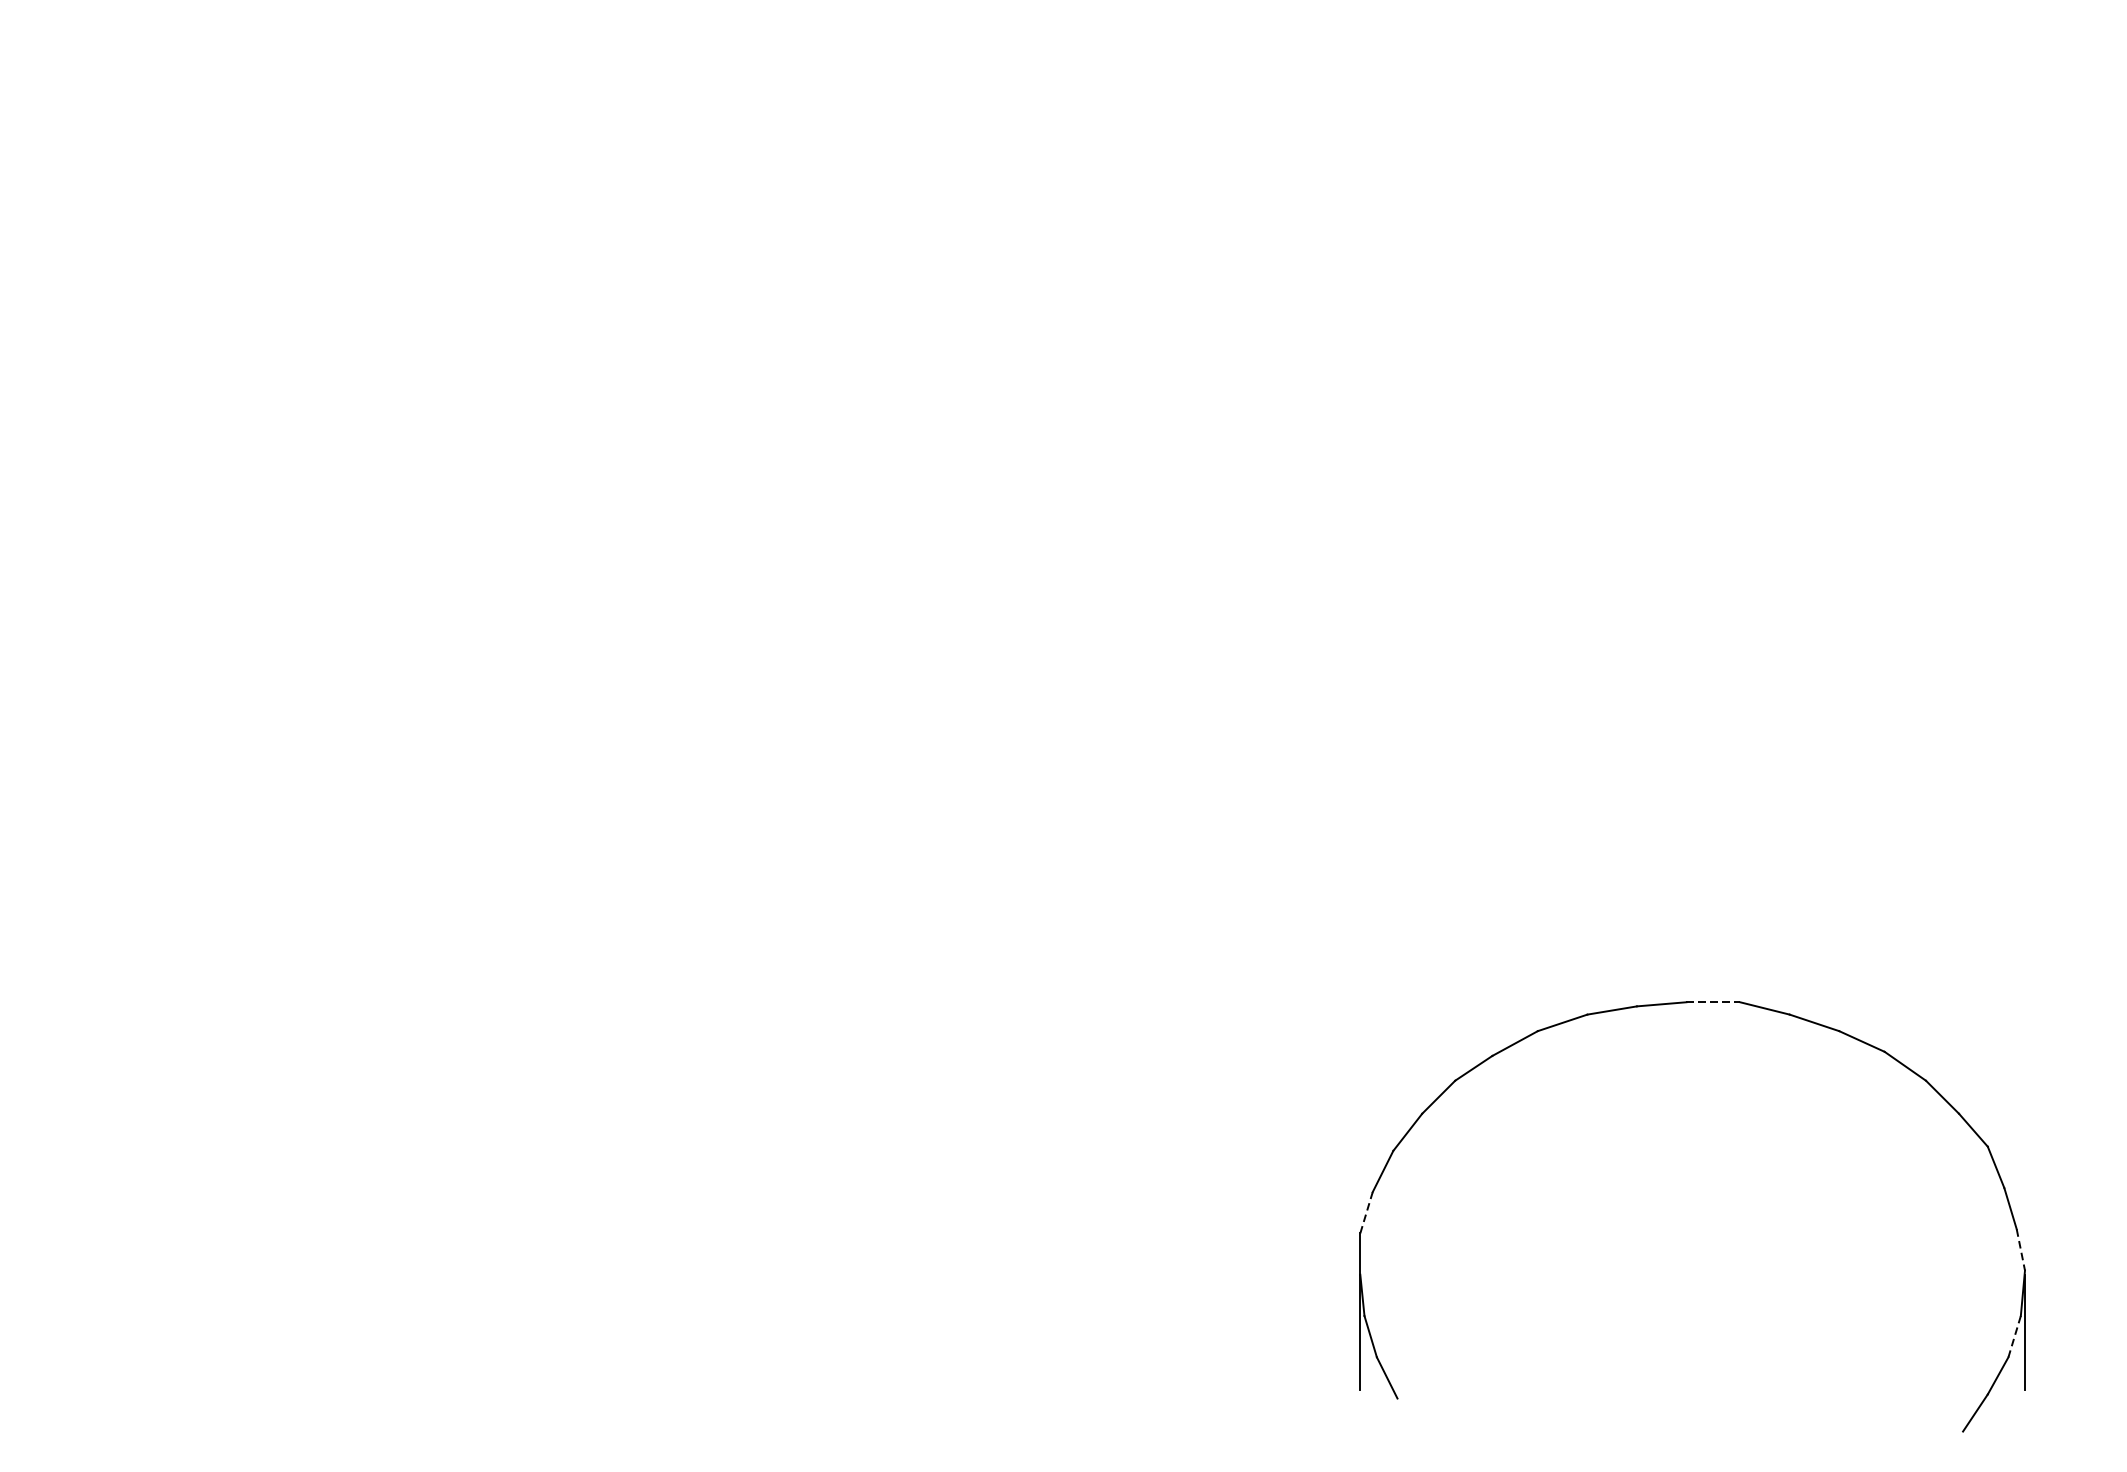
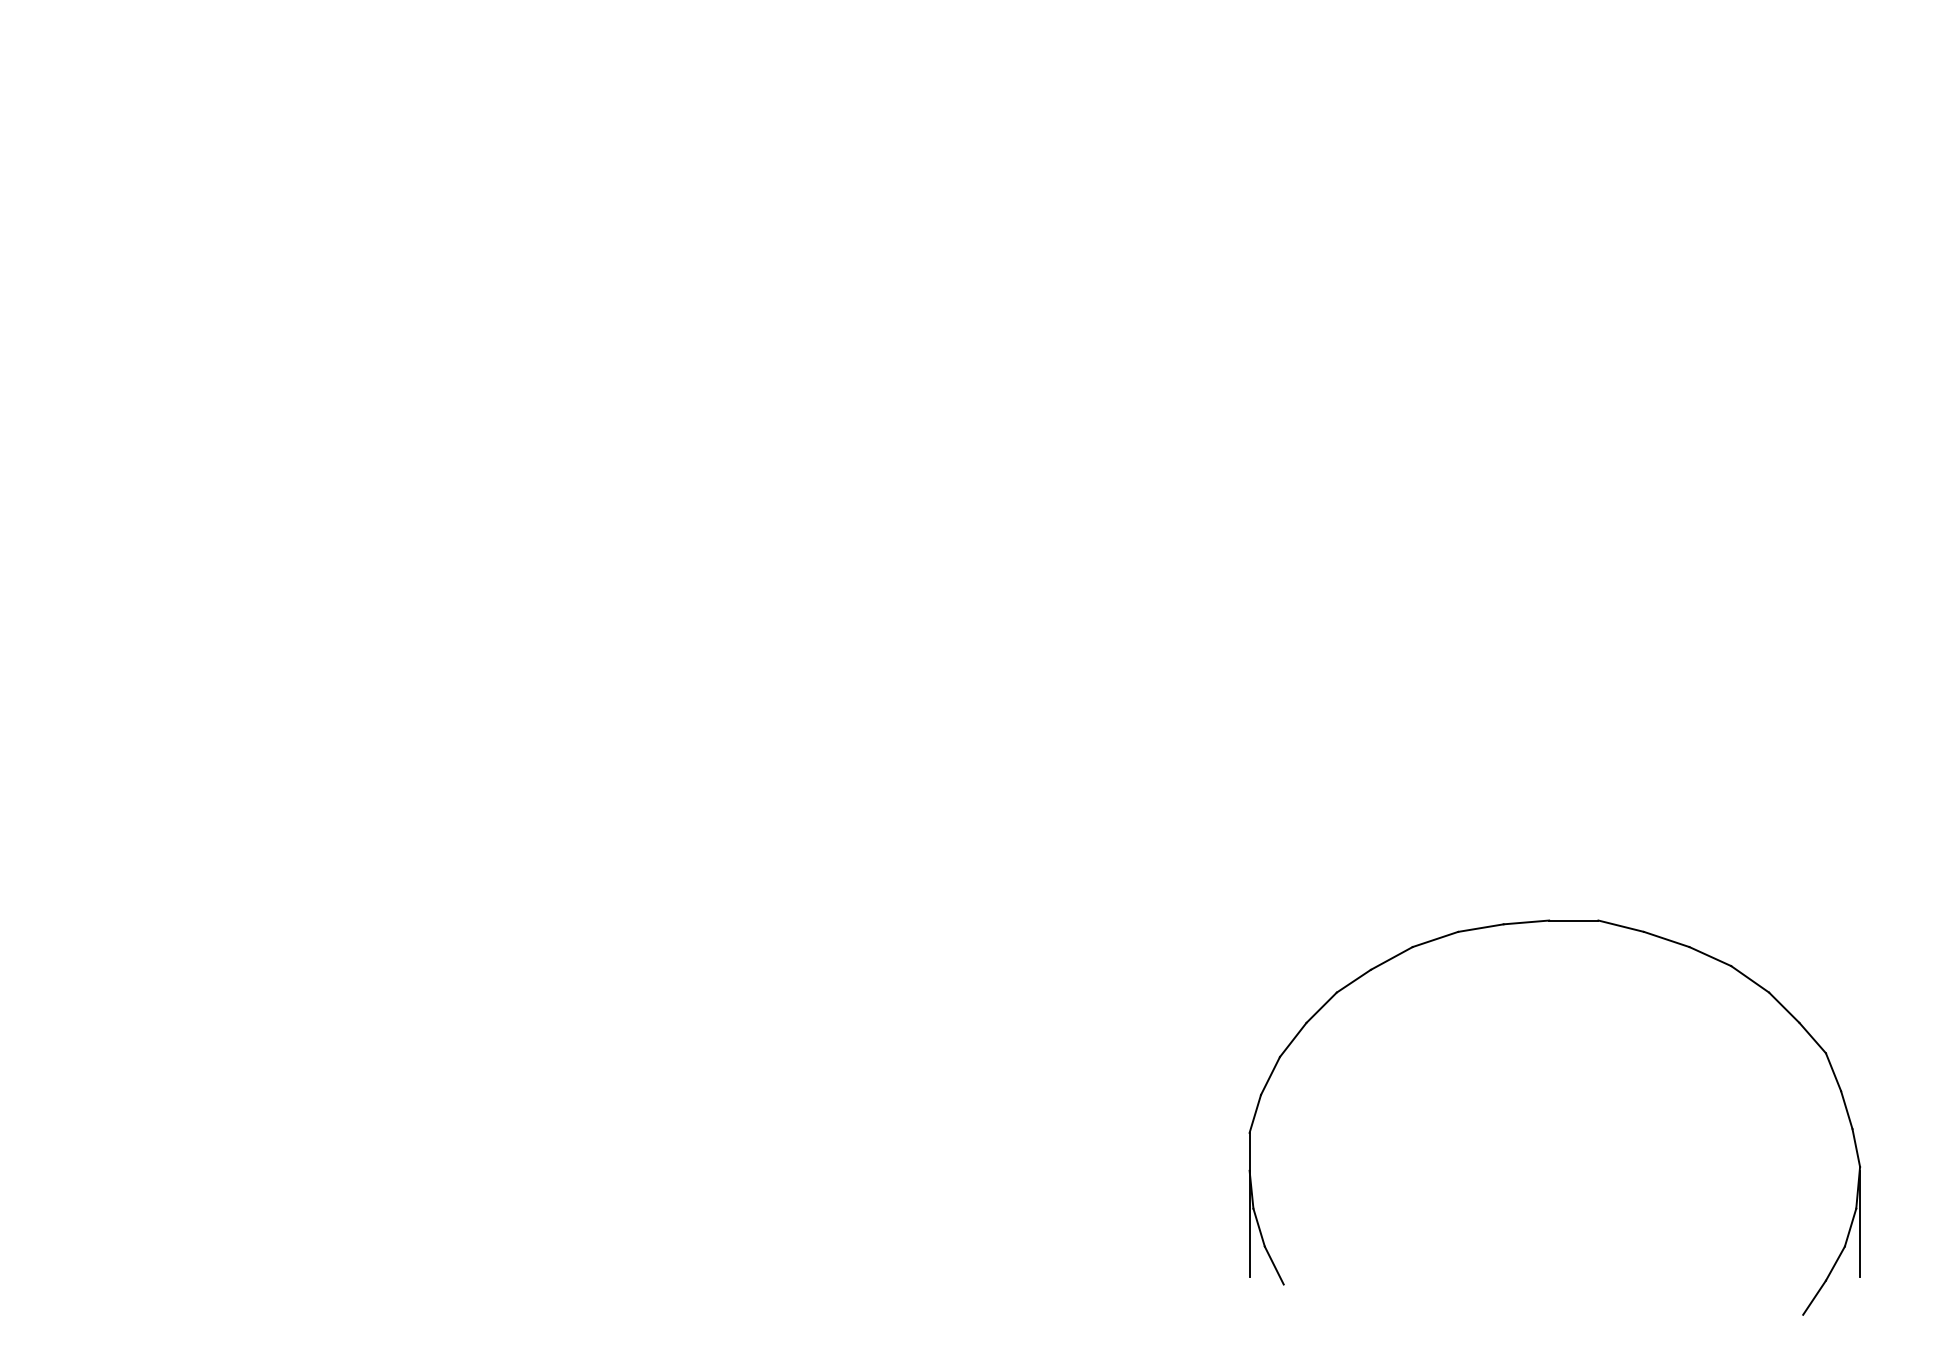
line: (1712, 1002) -> (1573, 920), dashed -> solid
line: (1366, 1212) -> (1255, 1113), dashed -> solid
line: (2021, 1250) -> (1856, 1148), dashed -> solid
line: (2014, 1336) -> (1850, 1227), dashed -> solid

